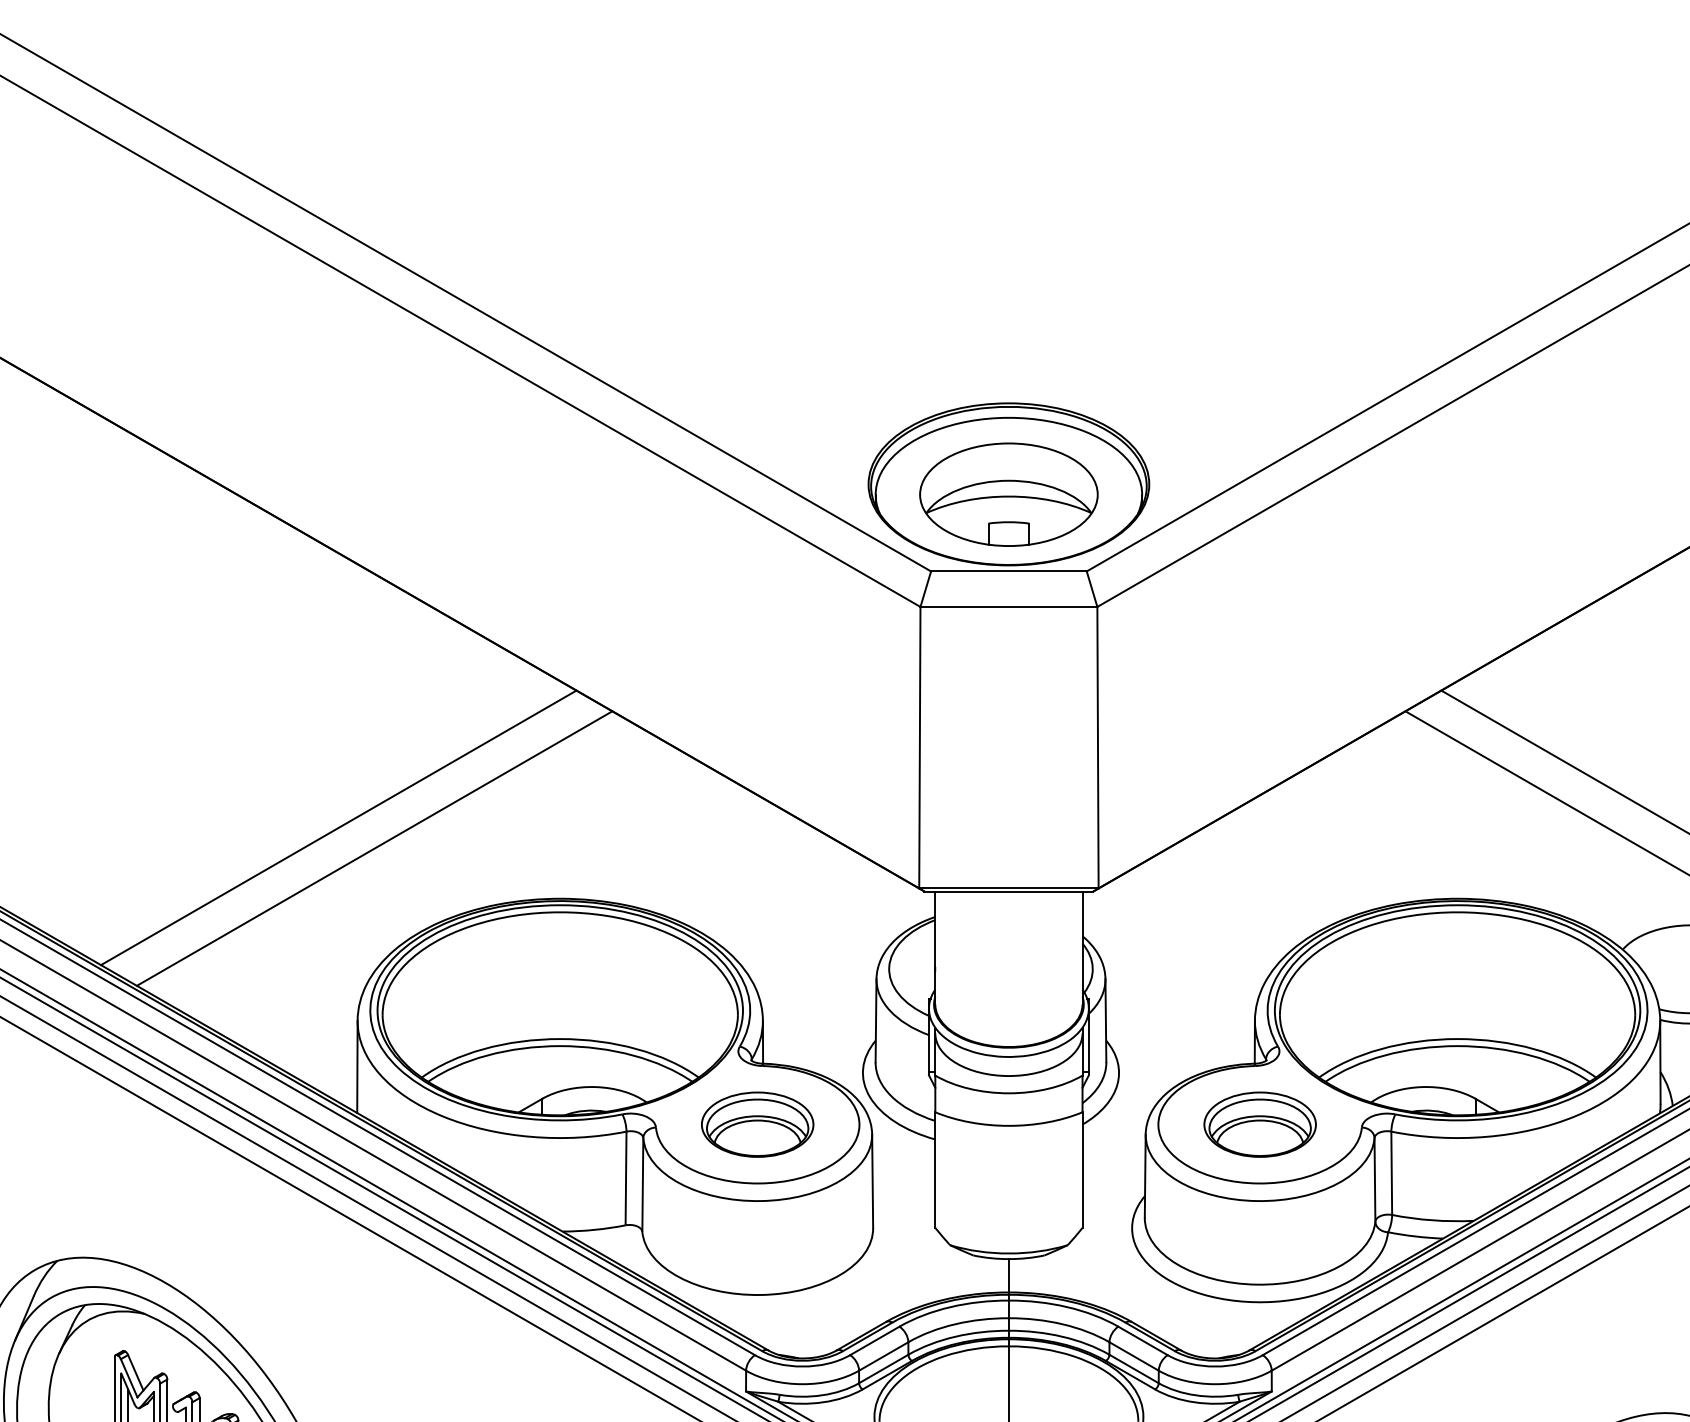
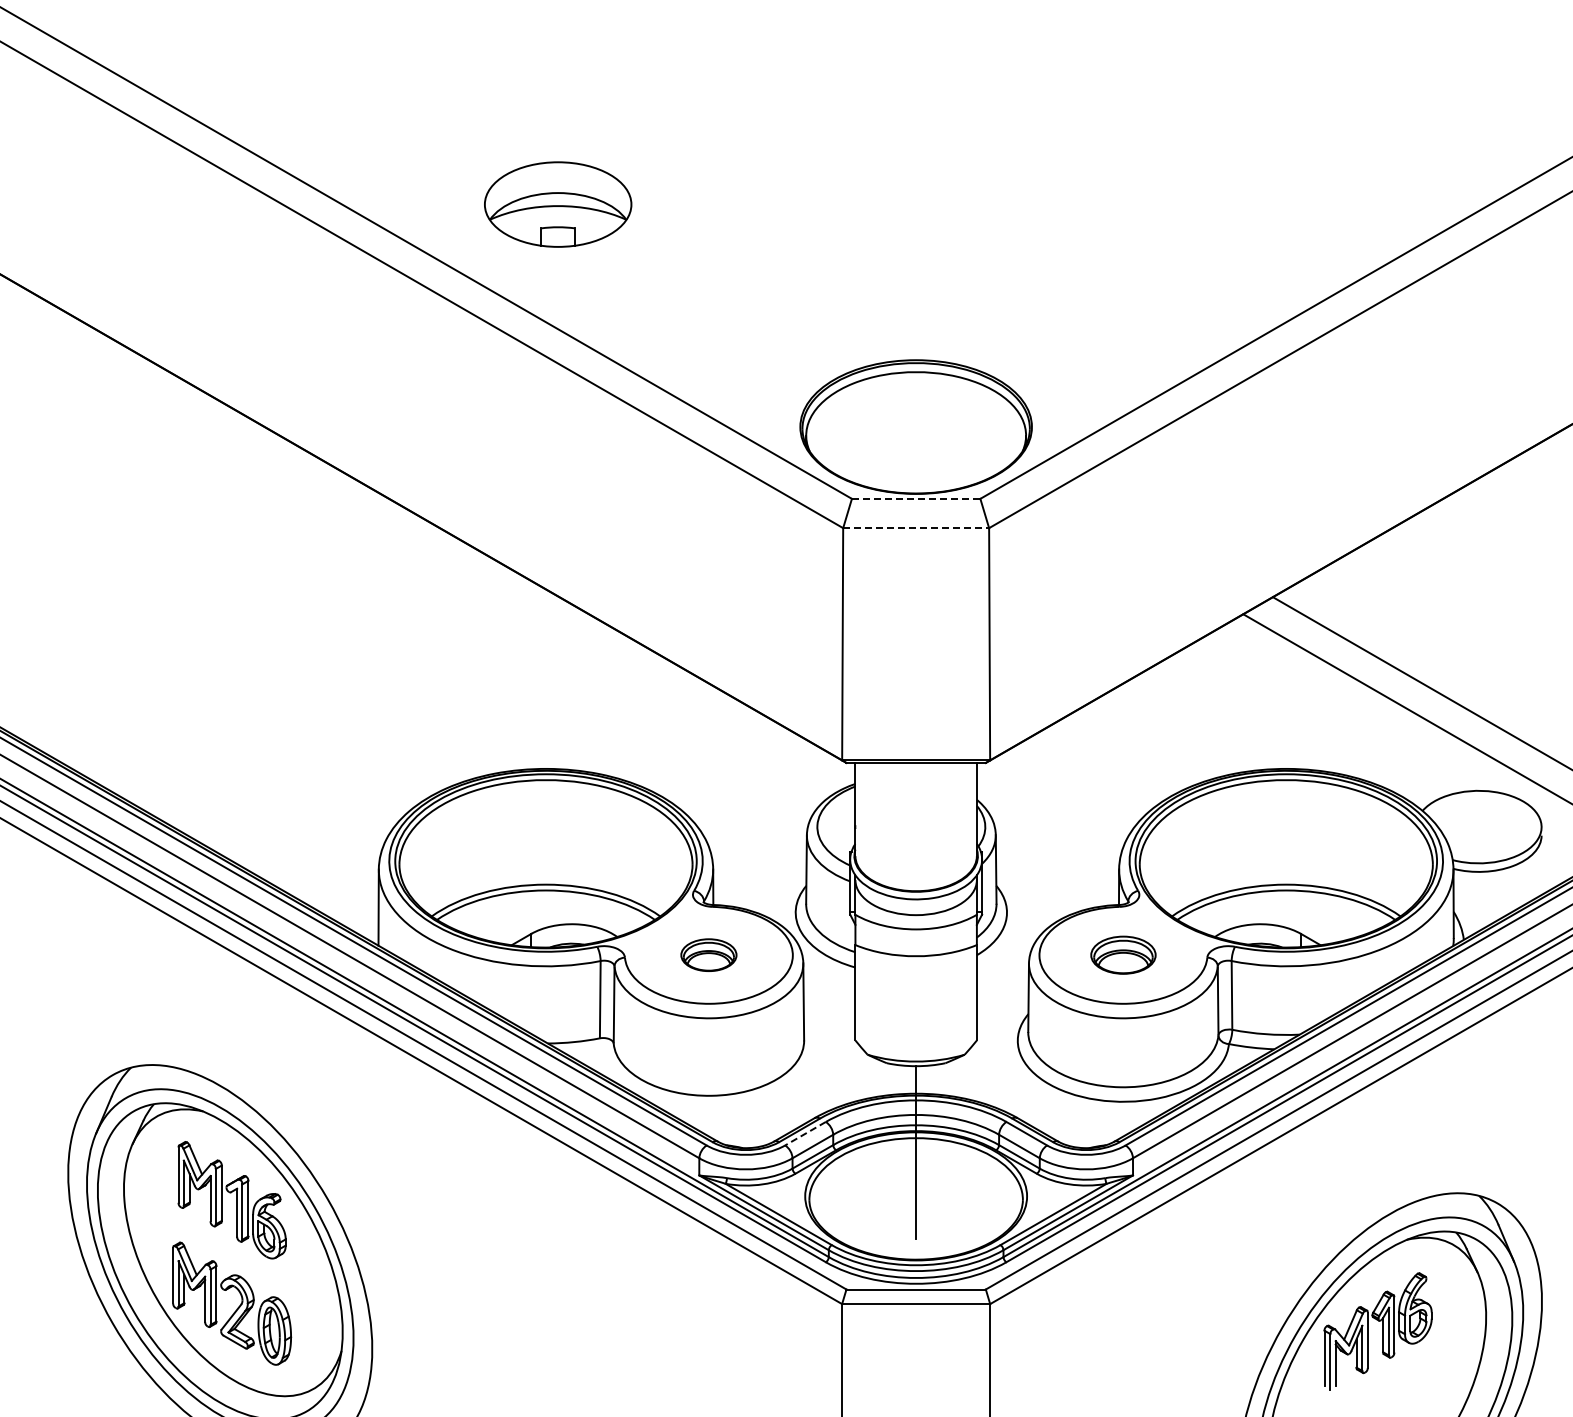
part: (1009, 494) -> (558, 204), moved
line: (1008, 570) -> (915, 498), solid -> dashed
line: (1009, 607) -> (916, 528), solid -> dashed
line: (339, 827) -> (363, 710), removed
line: (374, 848) -> (392, 727), removed
part: (757, 1123) -> (708, 954), size x0.6
part: (1260, 1123) -> (1123, 954), size x0.7
line: (874, 1341) -> (805, 1134), solid -> dashed

